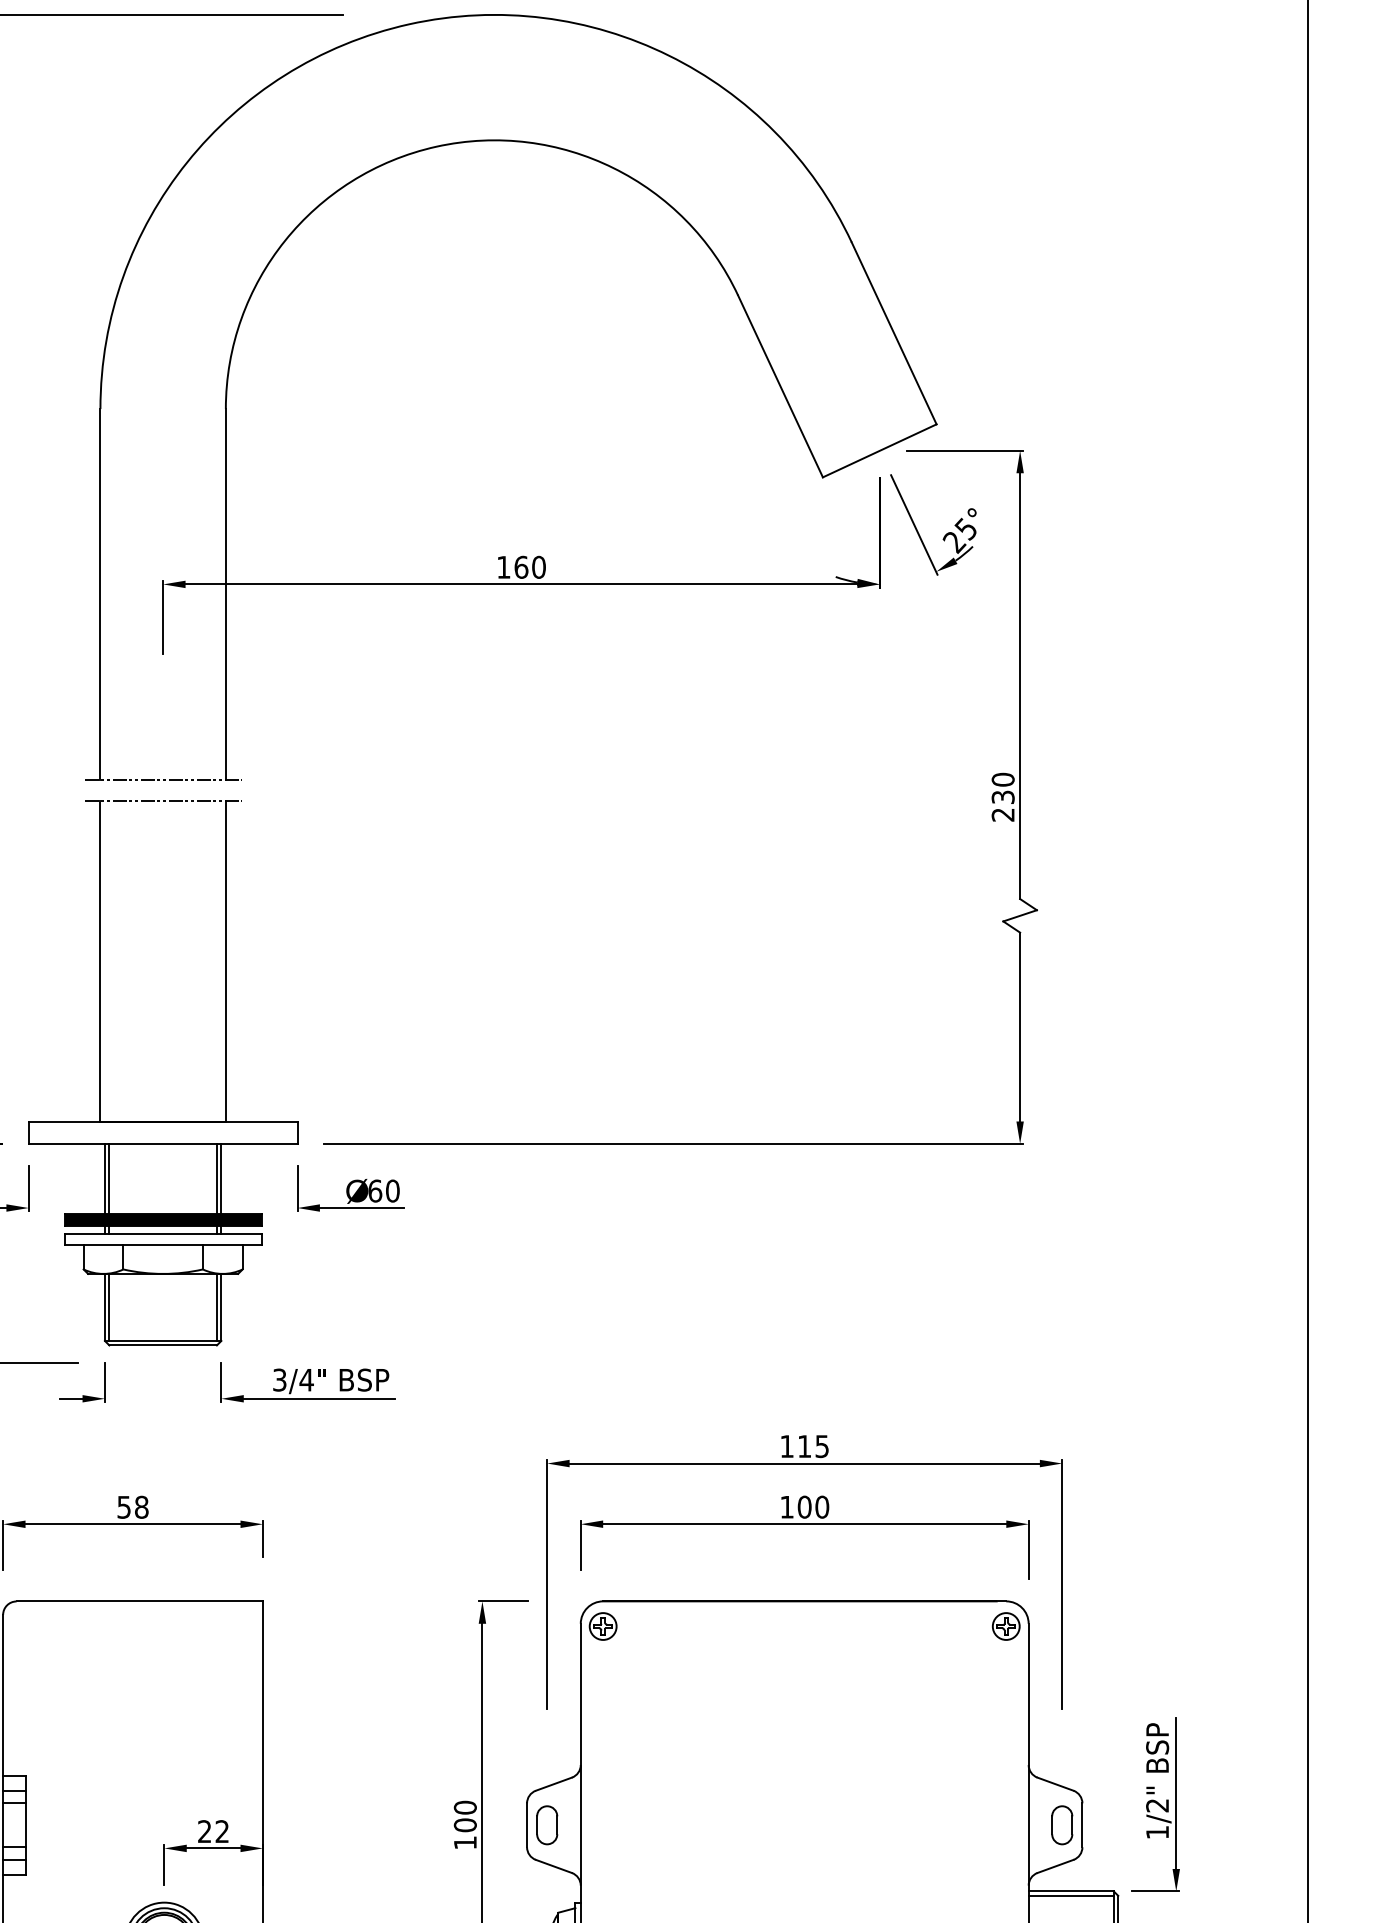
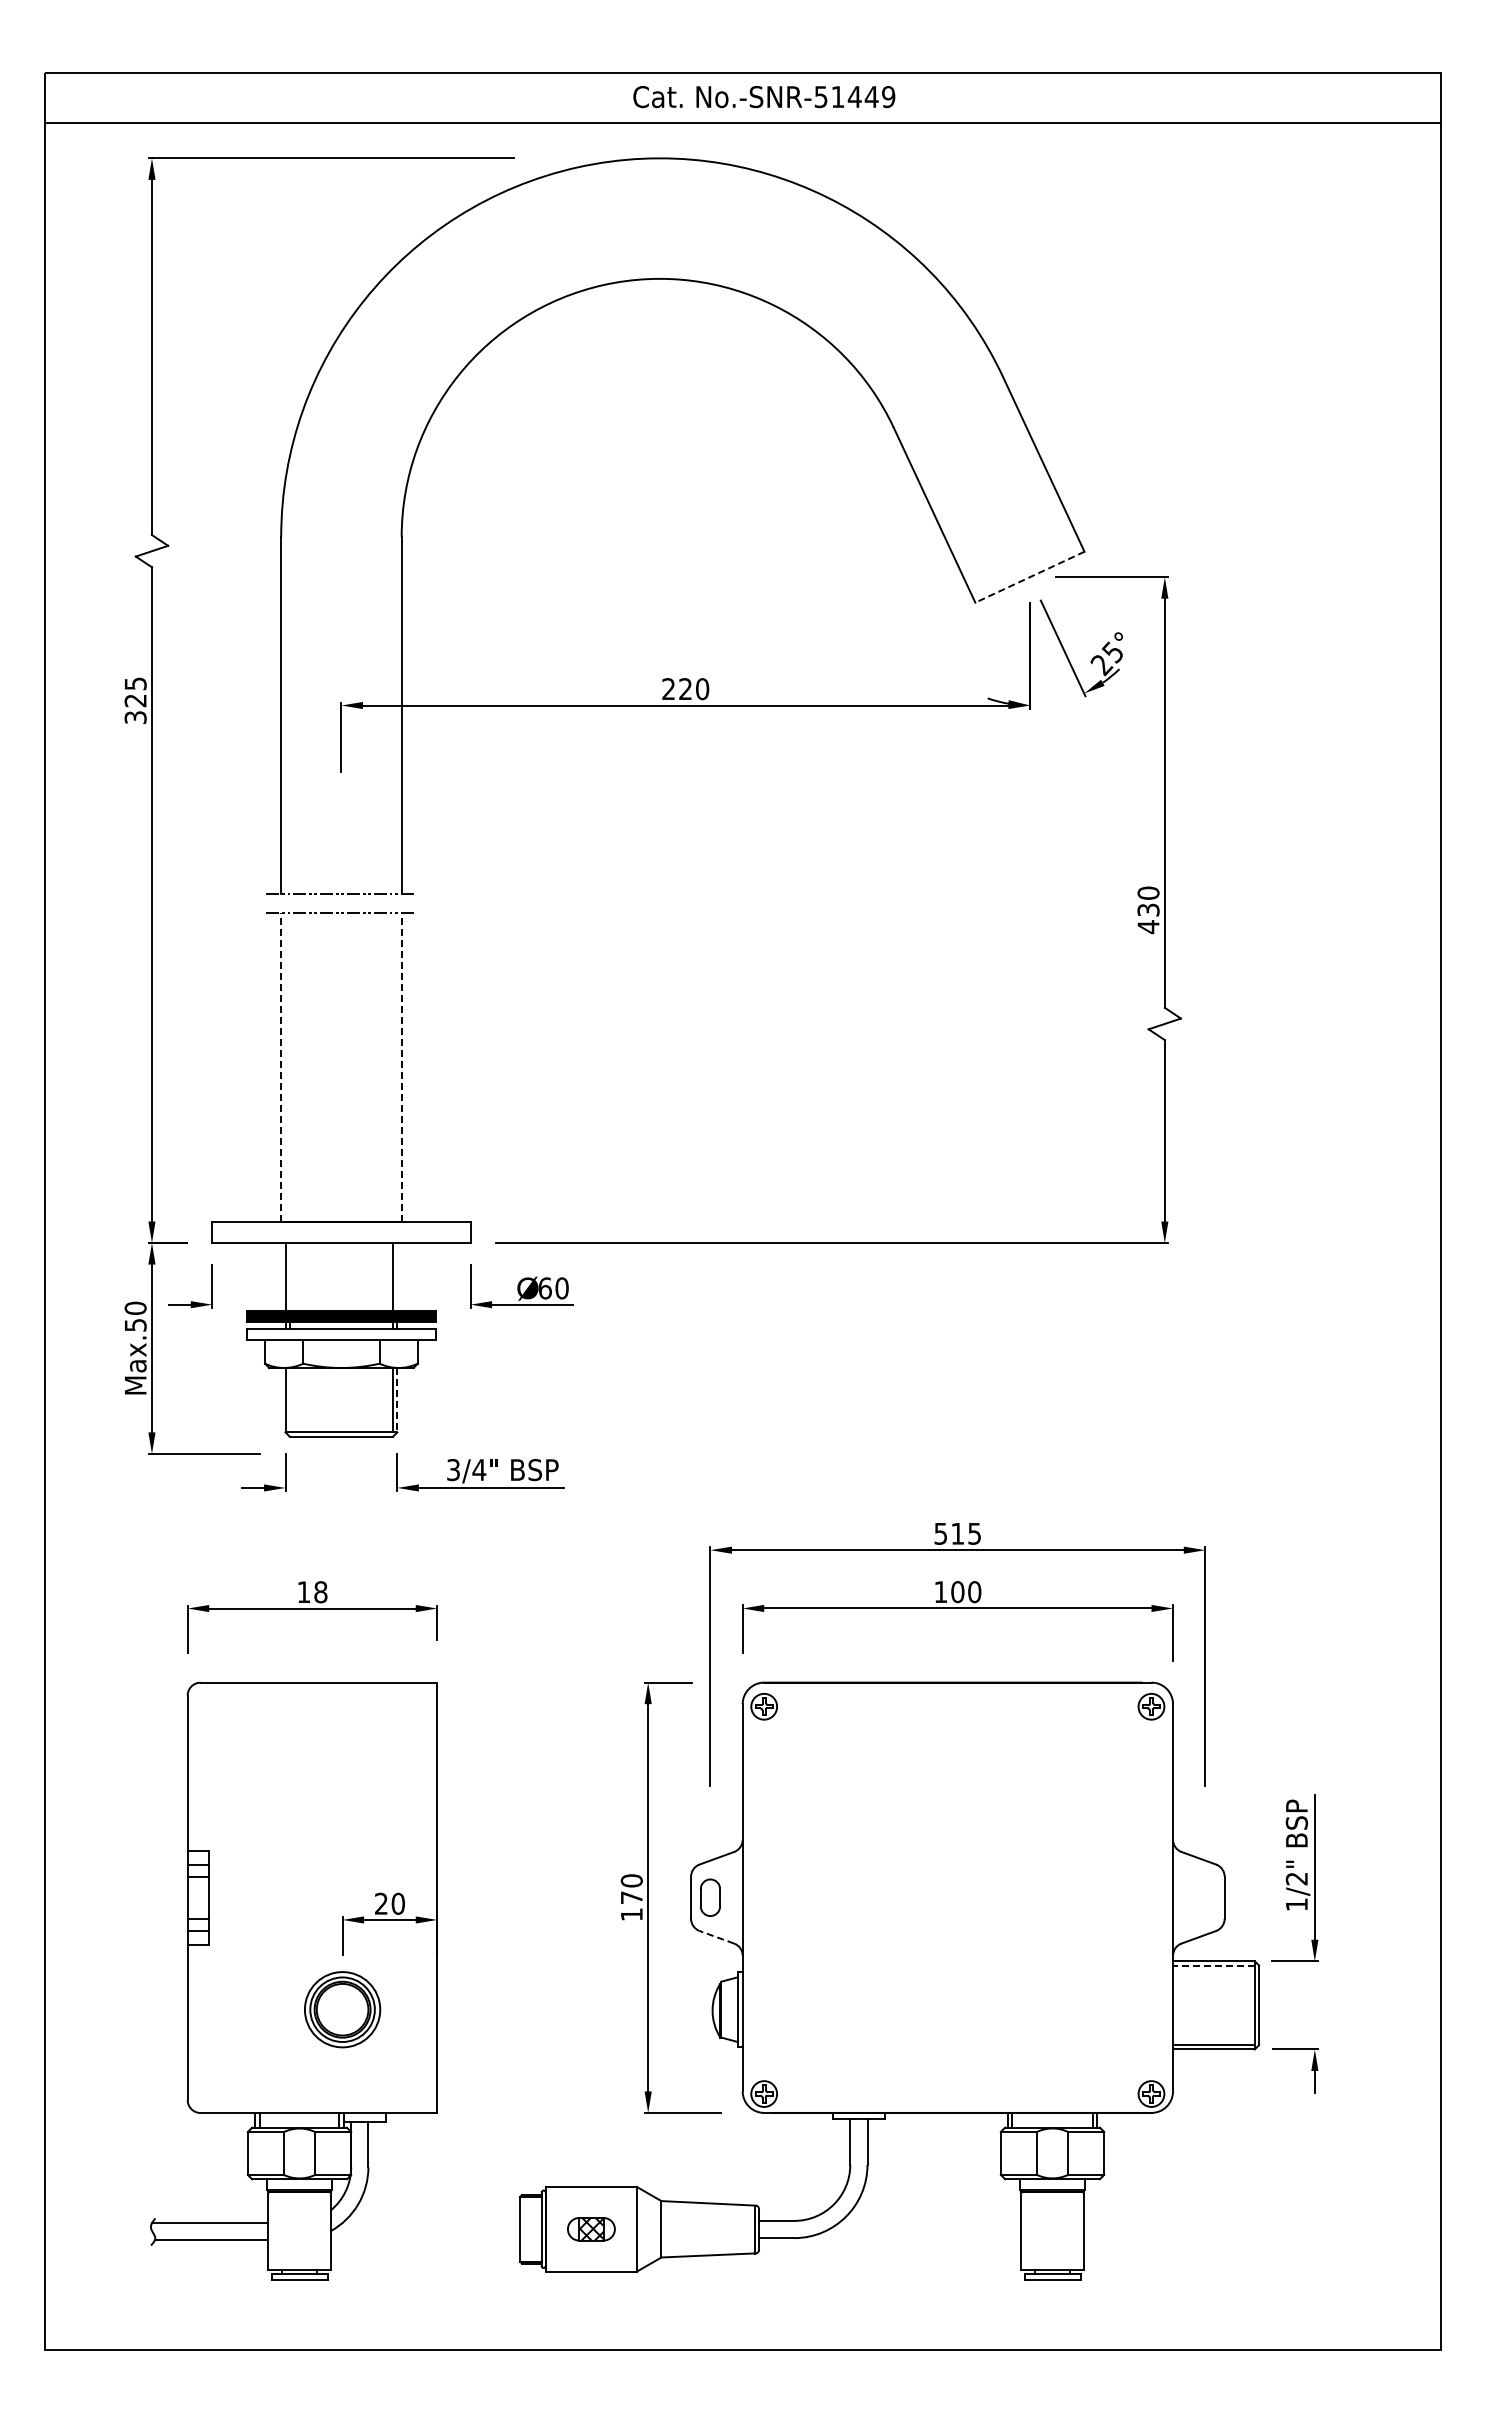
line: (879, 451) -> (1029, 577), solid -> dashed
text: (512, 567) -> (677, 689), 160 -> 220
text: (1003, 815) -> (1148, 927), 230 -> 430
line: (100, 960) -> (281, 1066), solid -> dashed
line: (225, 960) -> (401, 1066), solid -> dashed
line: (109, 1178) -> (289, 1276), removed
line: (221, 1178) -> (397, 1276), removed
line: (109, 1307) -> (289, 1400), removed
line: (221, 1307) -> (397, 1400), solid -> dashed
text: (786, 1446) -> (940, 1533), 115 -> 515
text: (123, 1507) -> (303, 1592), 58 -> 18
text: (465, 1825) -> (631, 1897), 100 -> 170
part: (1061, 1825) -> (1204, 1897), removed
text: (221, 1831) -> (397, 1903), 22 -> 20
line: (553, 1866) -> (716, 1937), solid -> dashed
line: (1070, 1895) -> (1213, 1965), solid -> dashed

